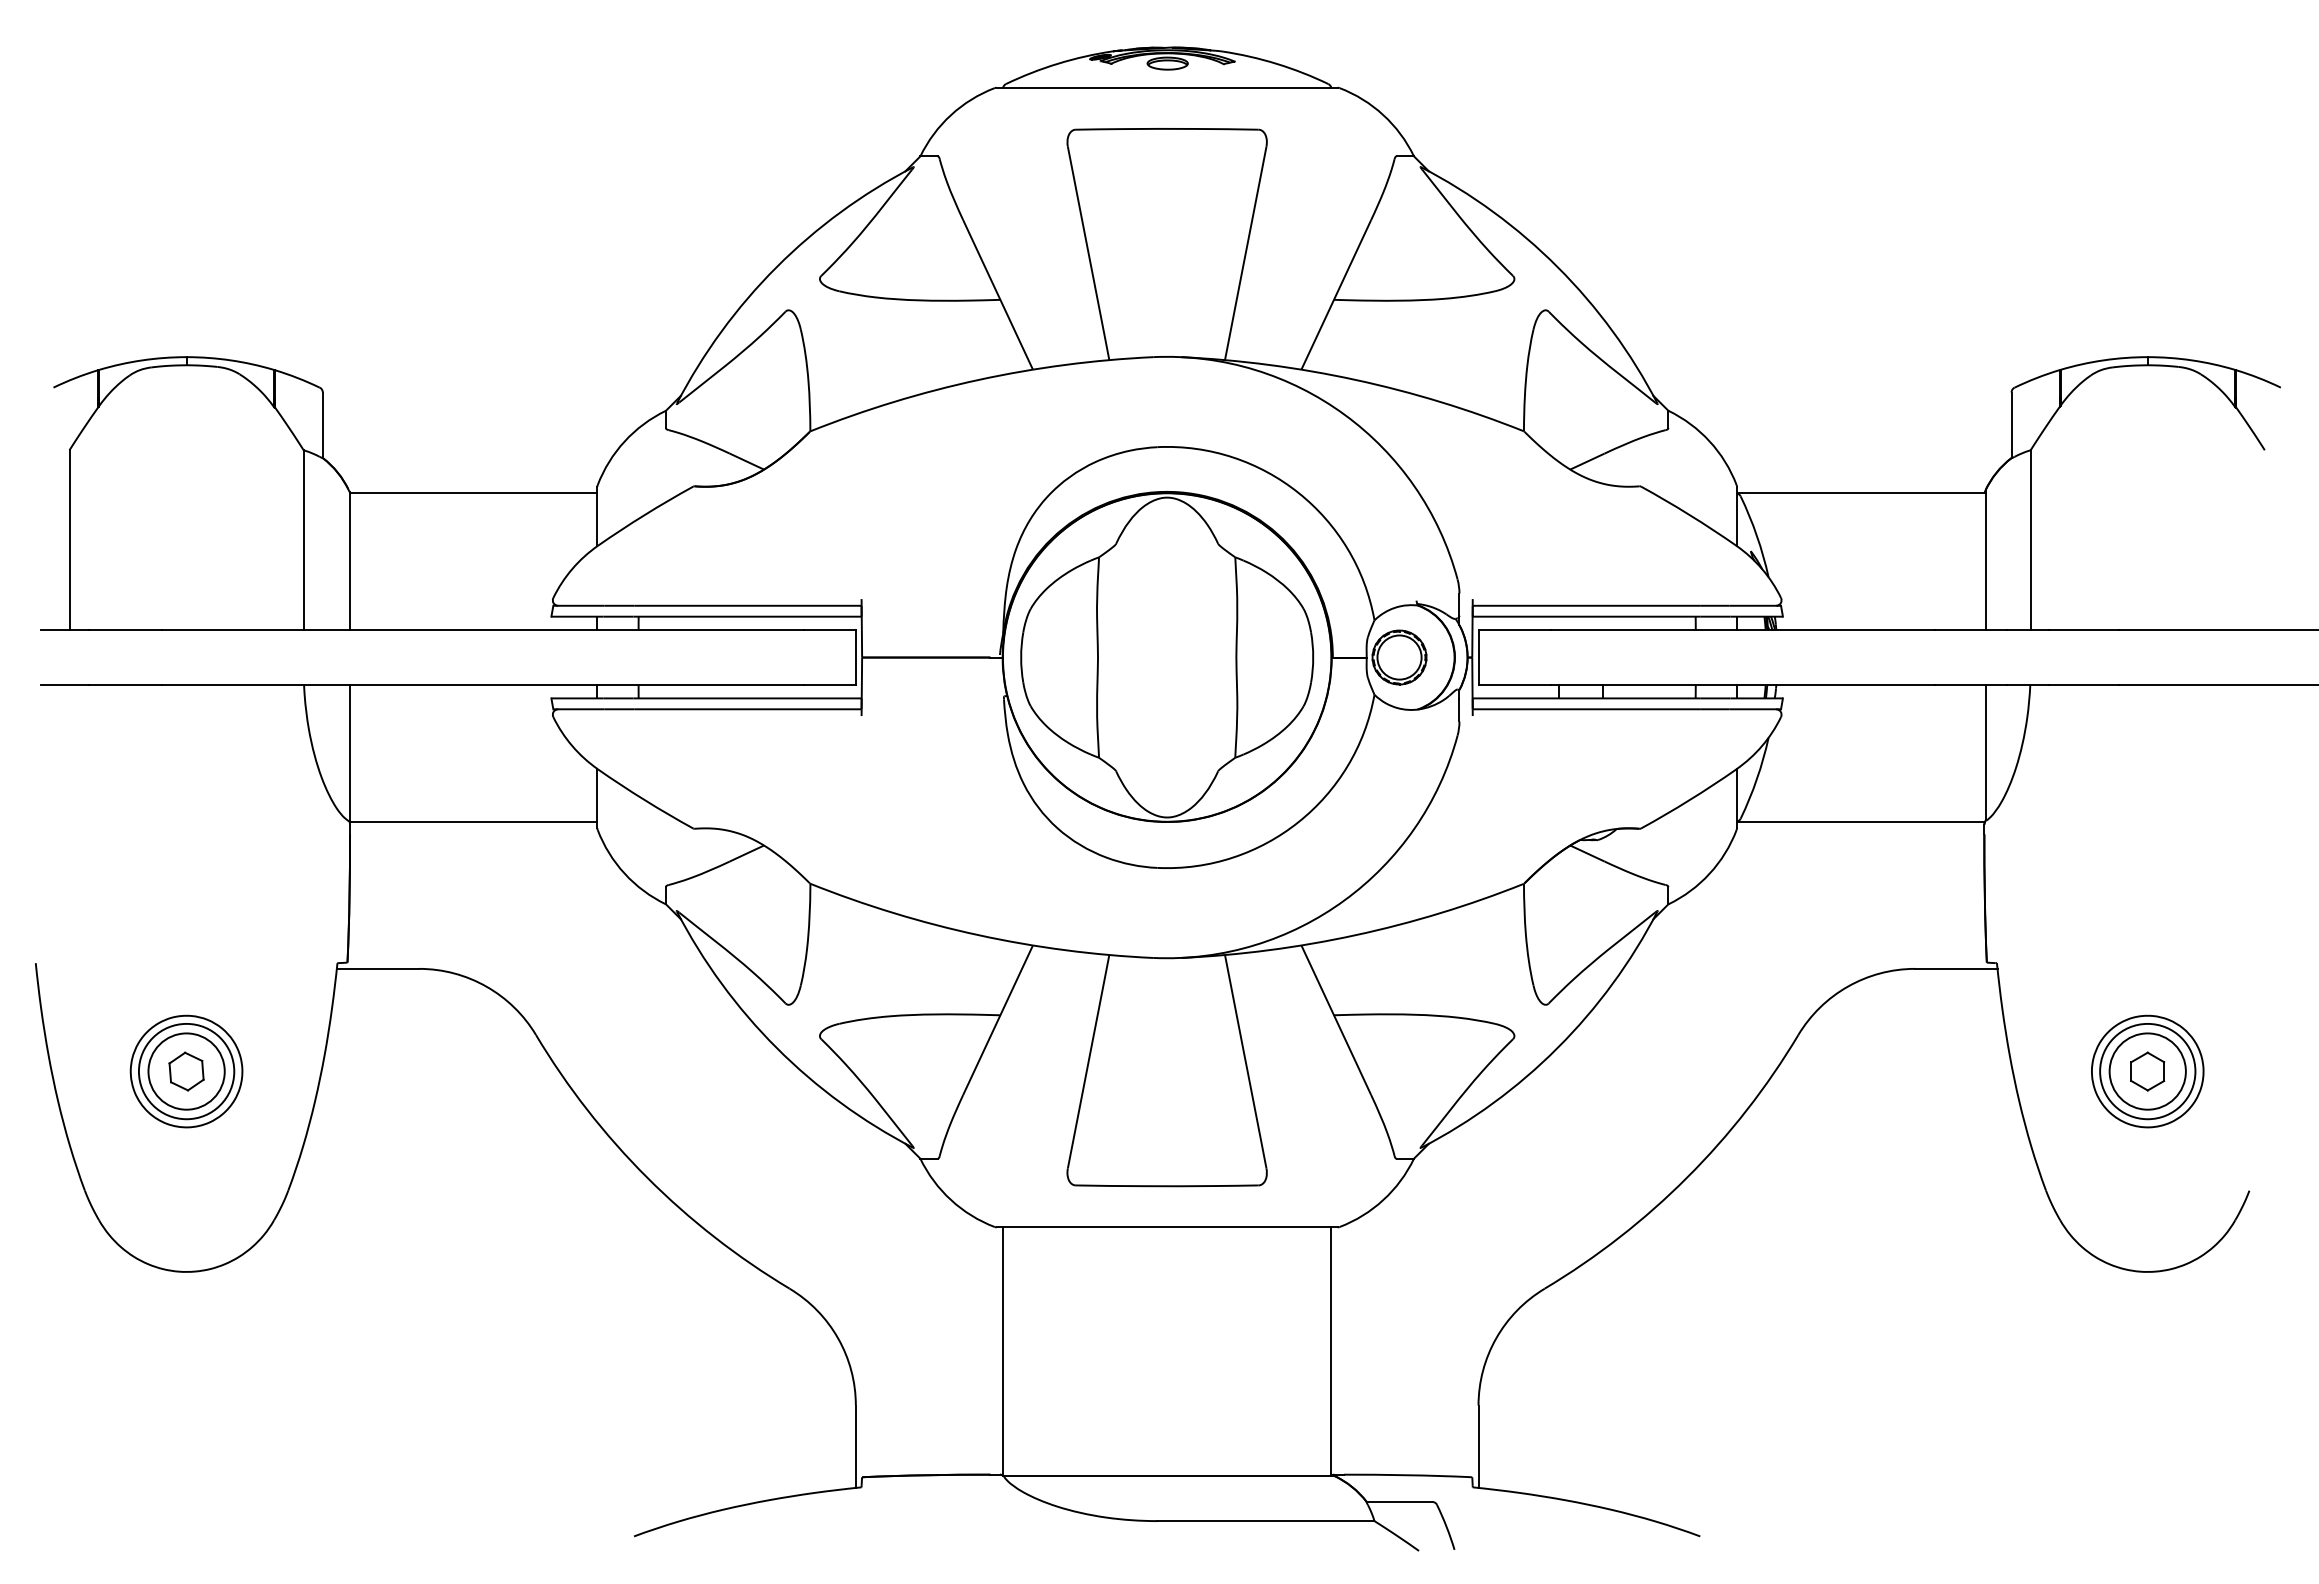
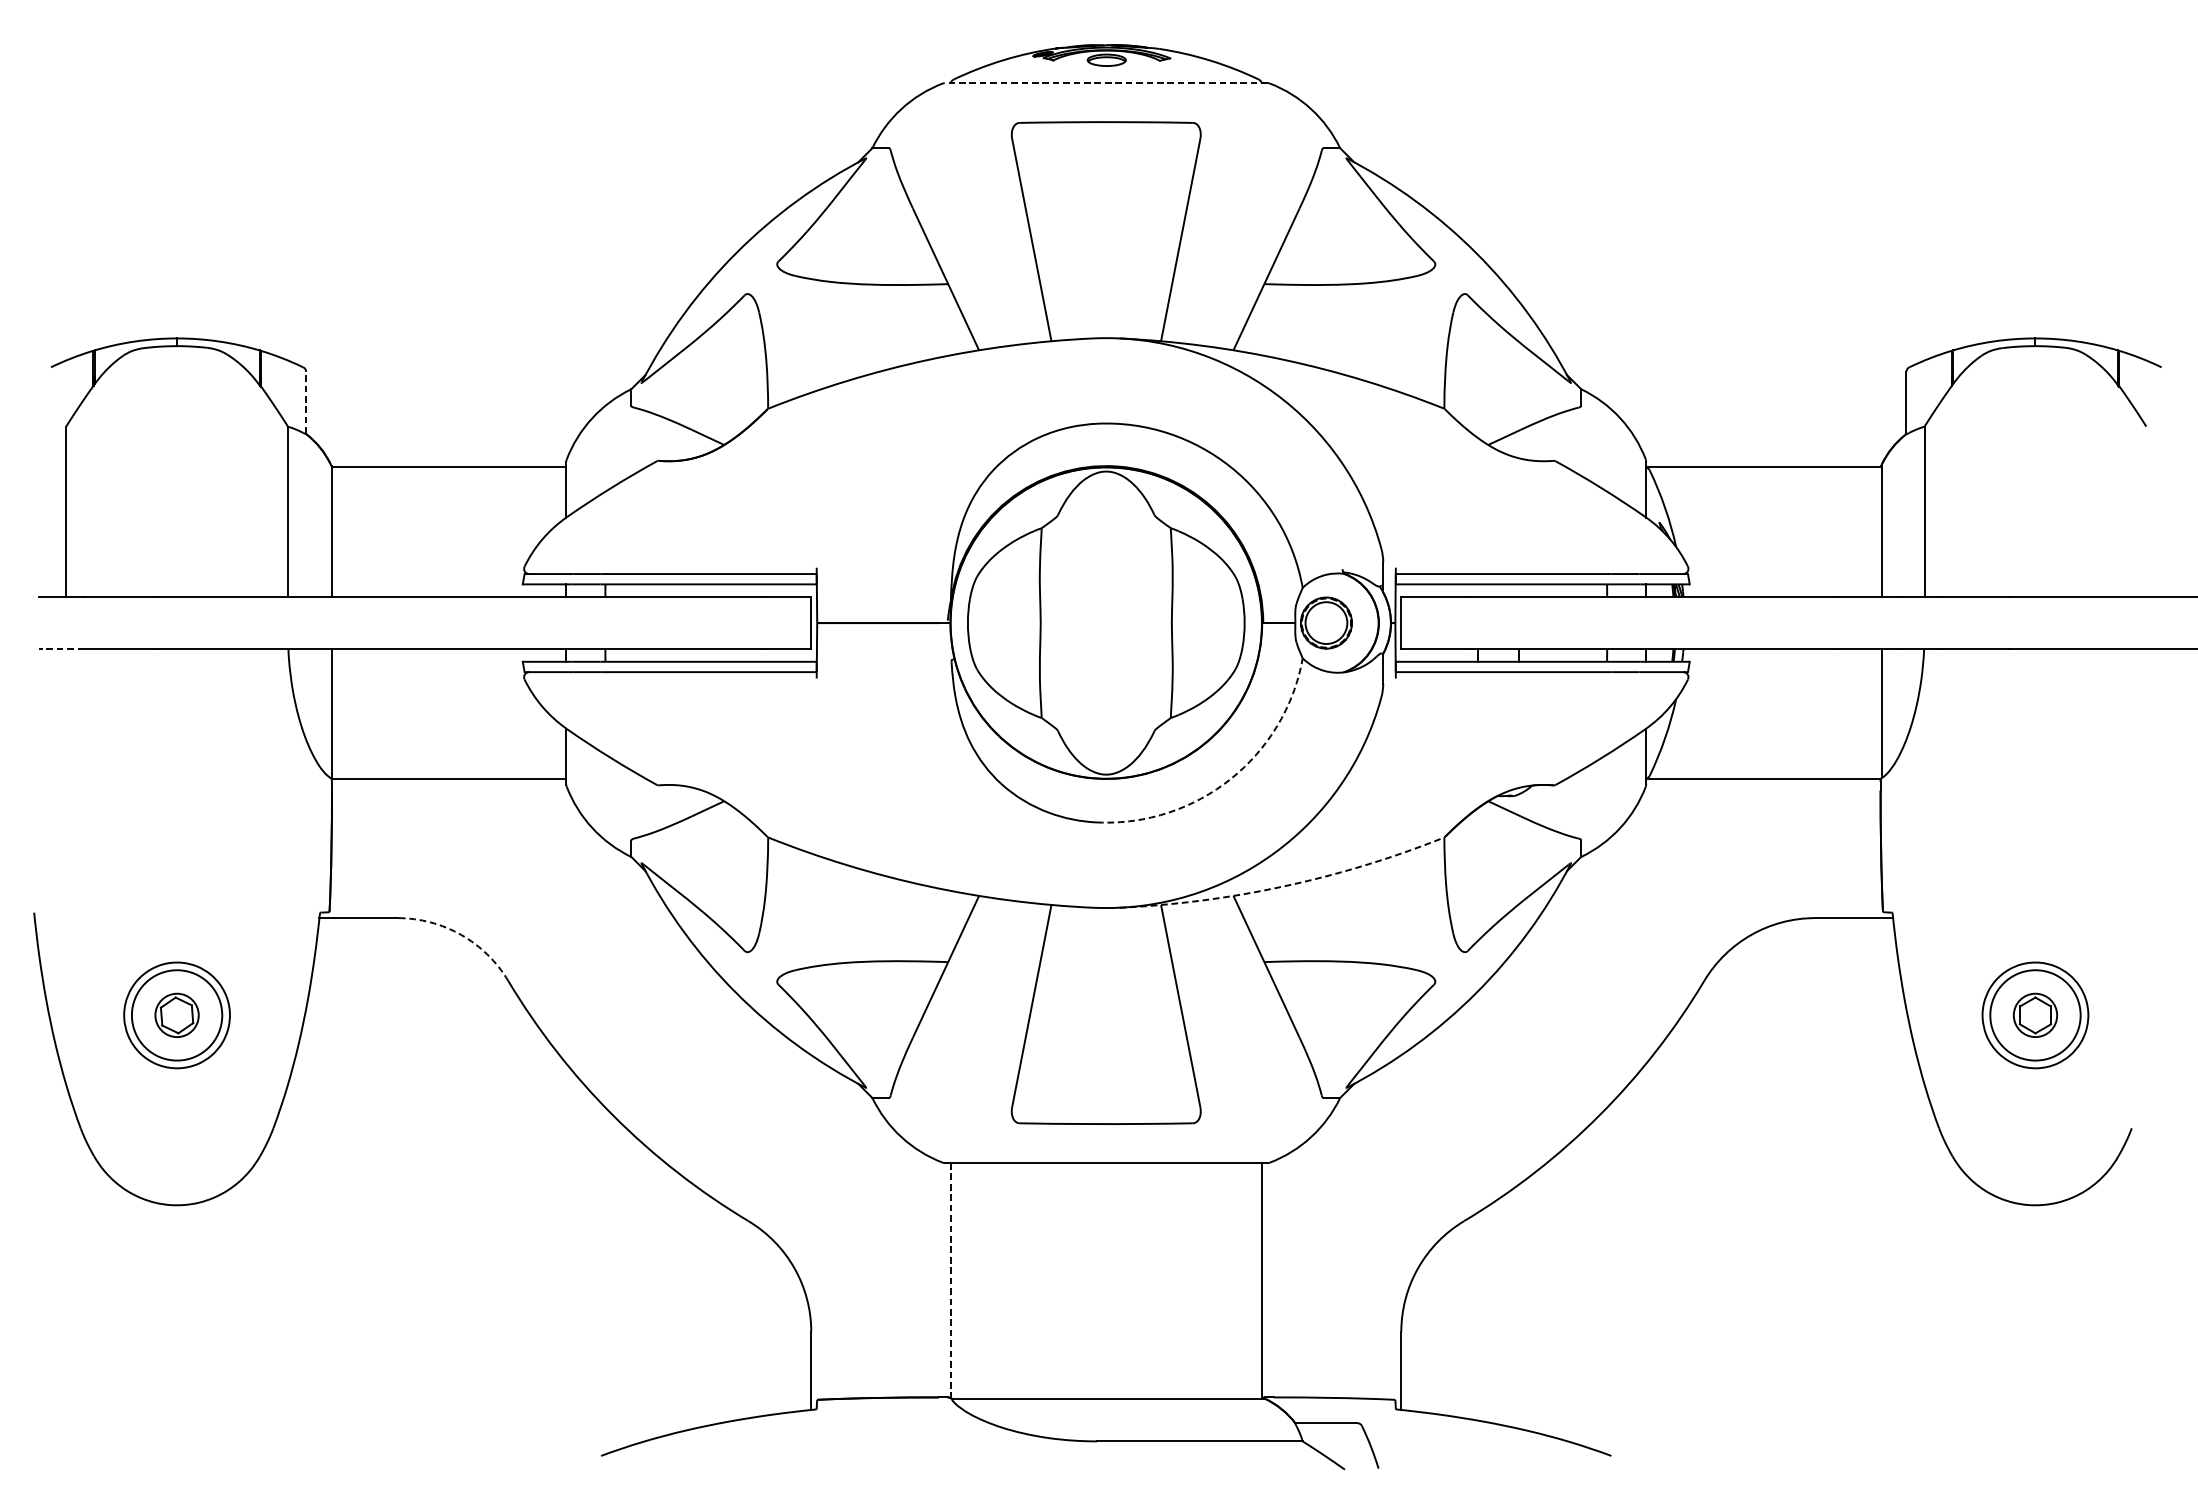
line: (1167, 87) -> (1106, 82), solid -> dashed
line: (322, 425) -> (305, 403), solid -> dashed
line: (64, 684) -> (61, 648), solid -> dashed
arc: (1298, 822) -> (1230, 779), solid -> dashed
arc: (1355, 935) -> (1284, 886), solid -> dashed
arc: (486, 986) -> (461, 934), solid -> dashed
circle: (186, 1071) -> (176, 1015), size x0.6
circle: (2147, 1071) -> (2035, 1015), size x0.6
line: (1002, 1351) -> (950, 1280), solid -> dashed

